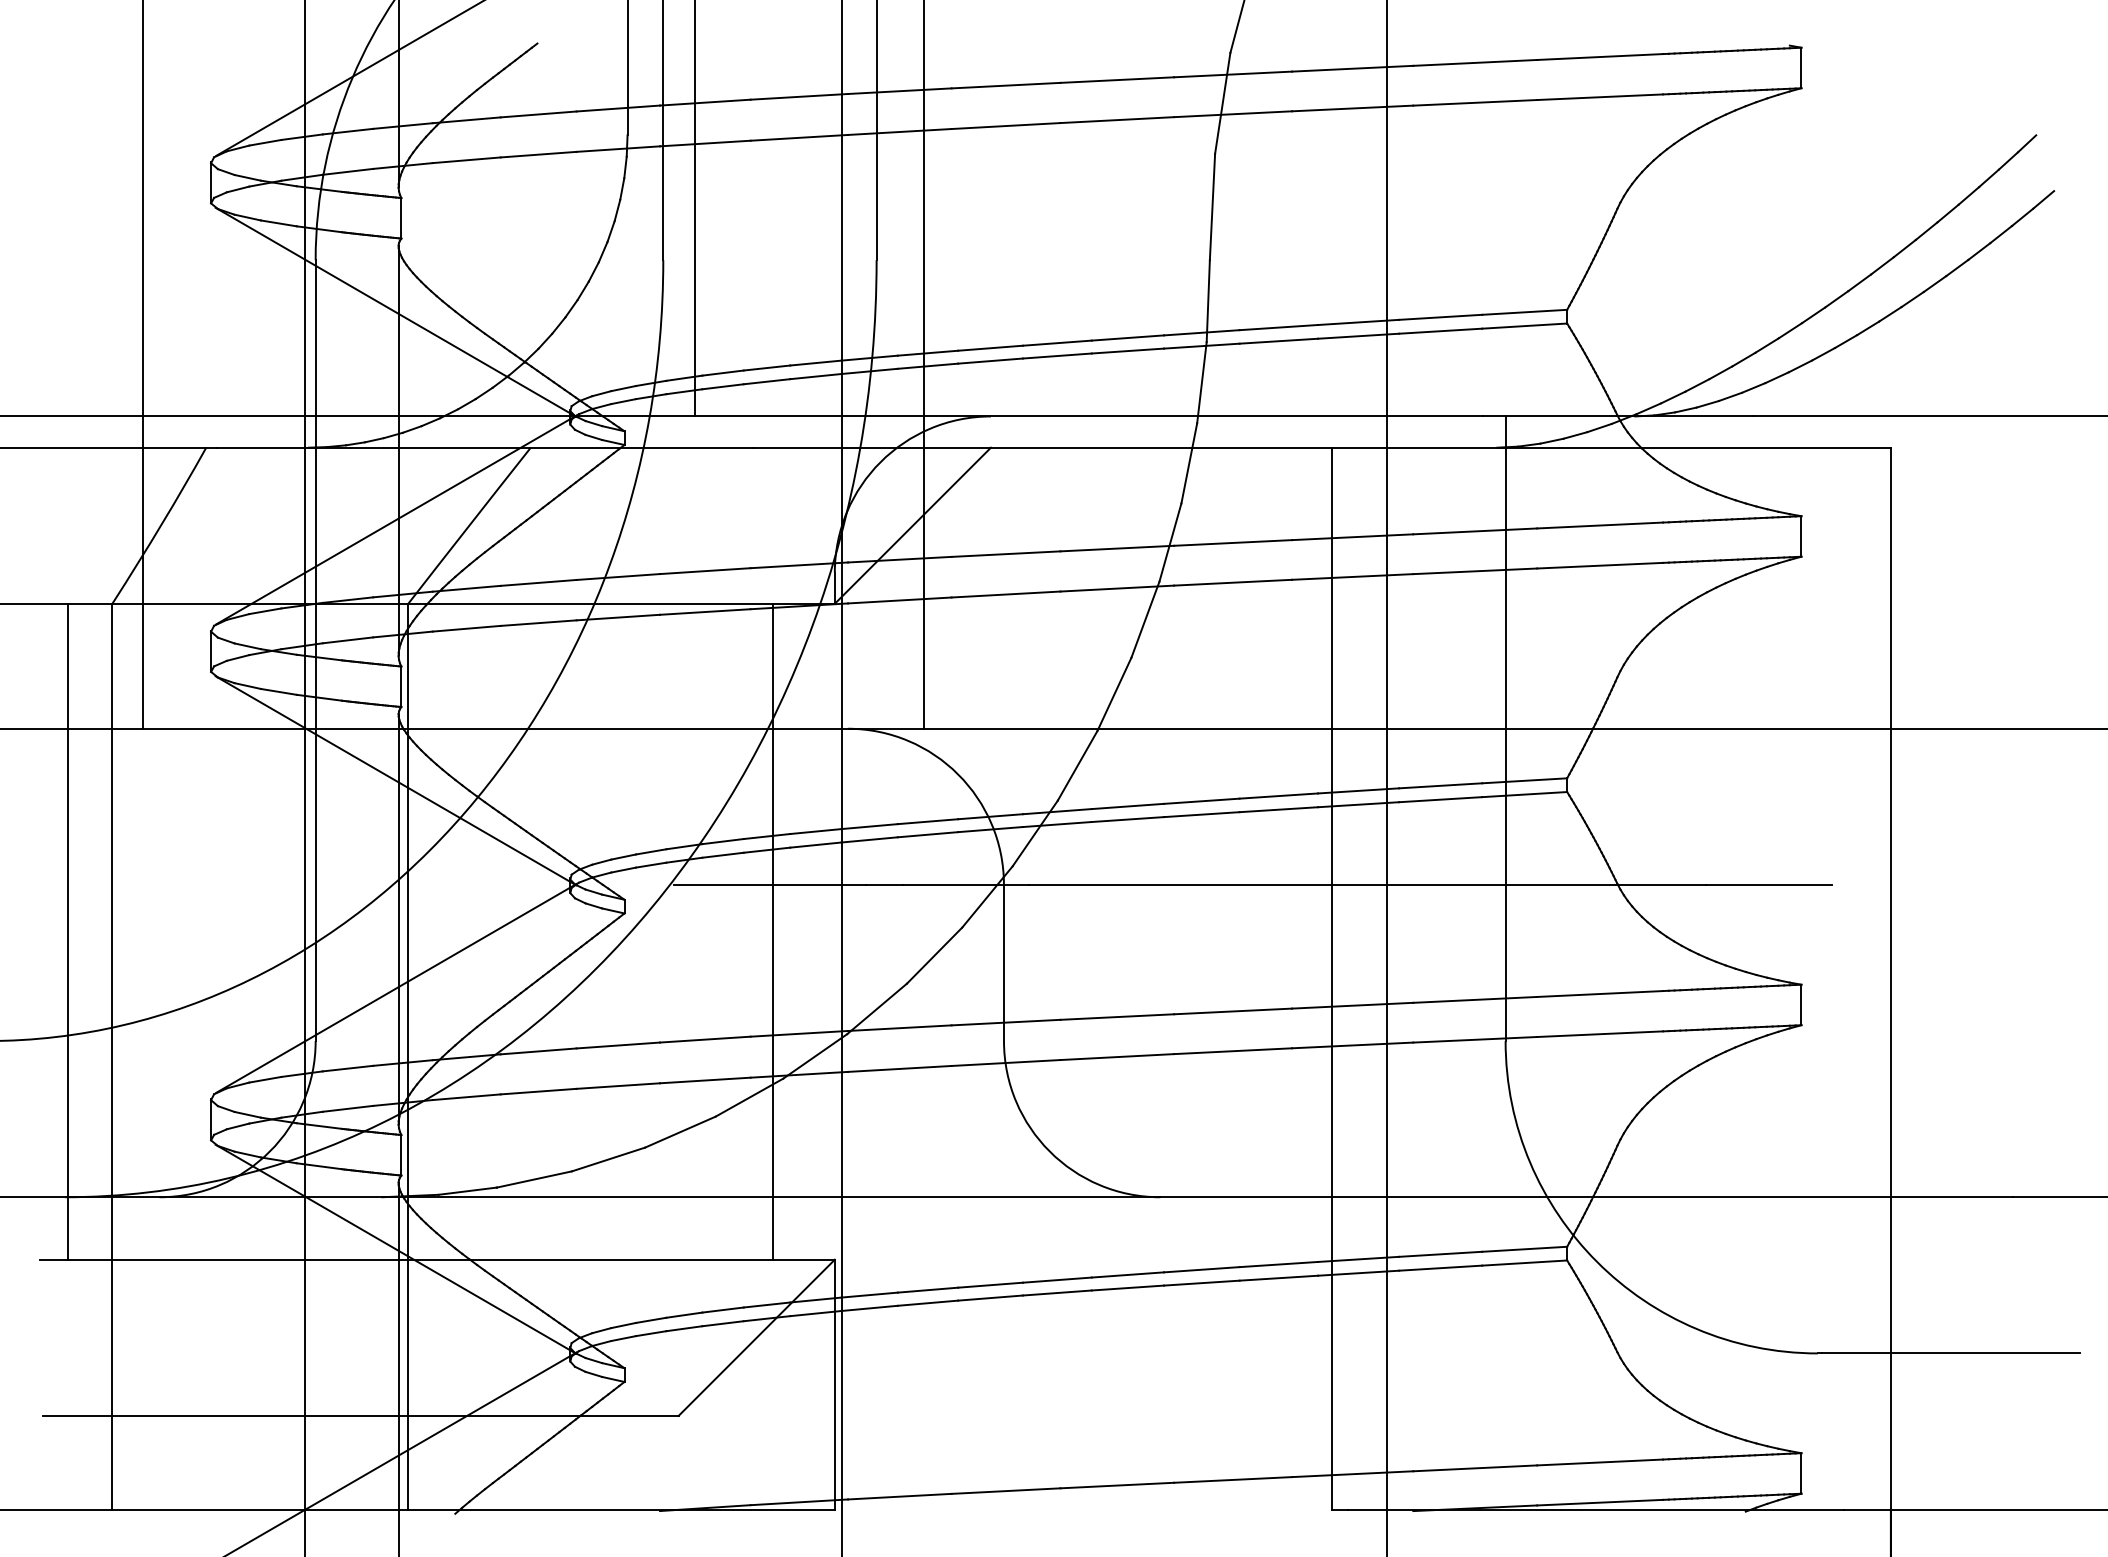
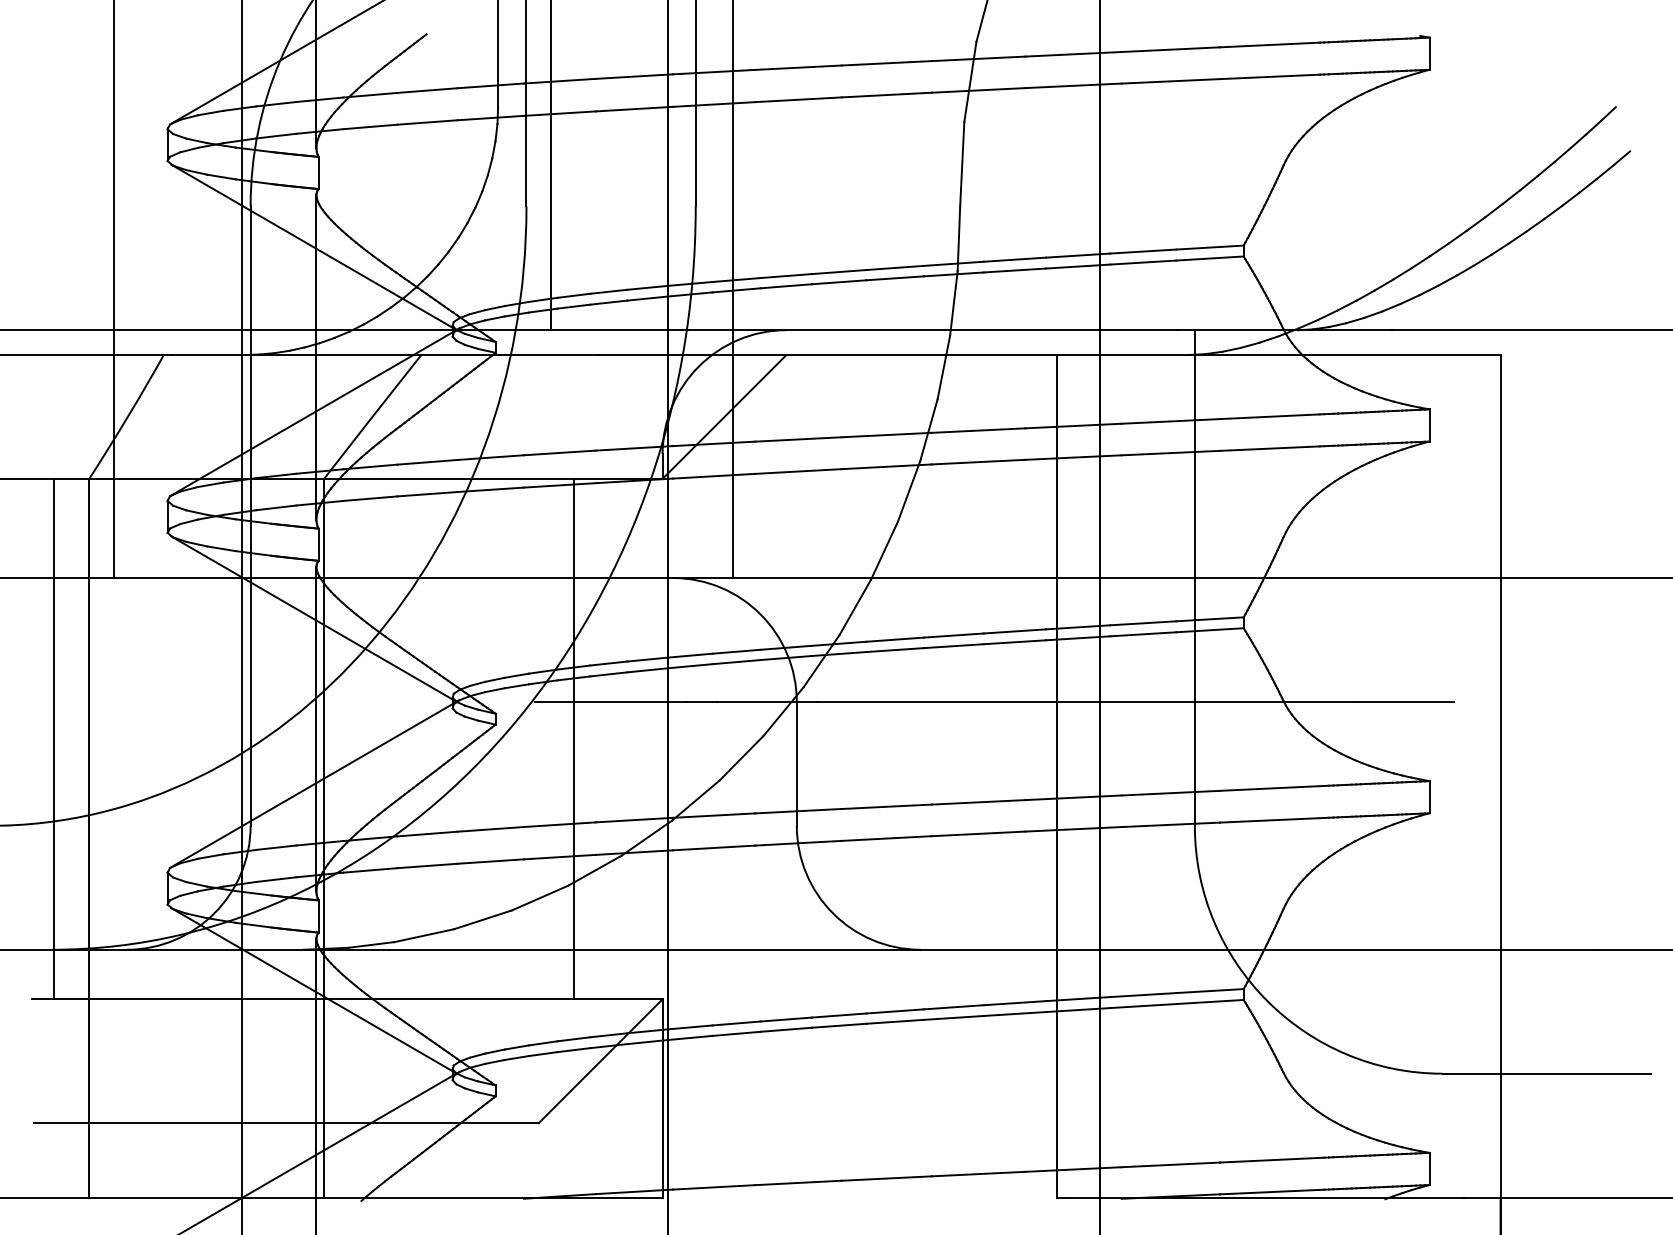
line: (773, 931) -> (574, 738), moved

